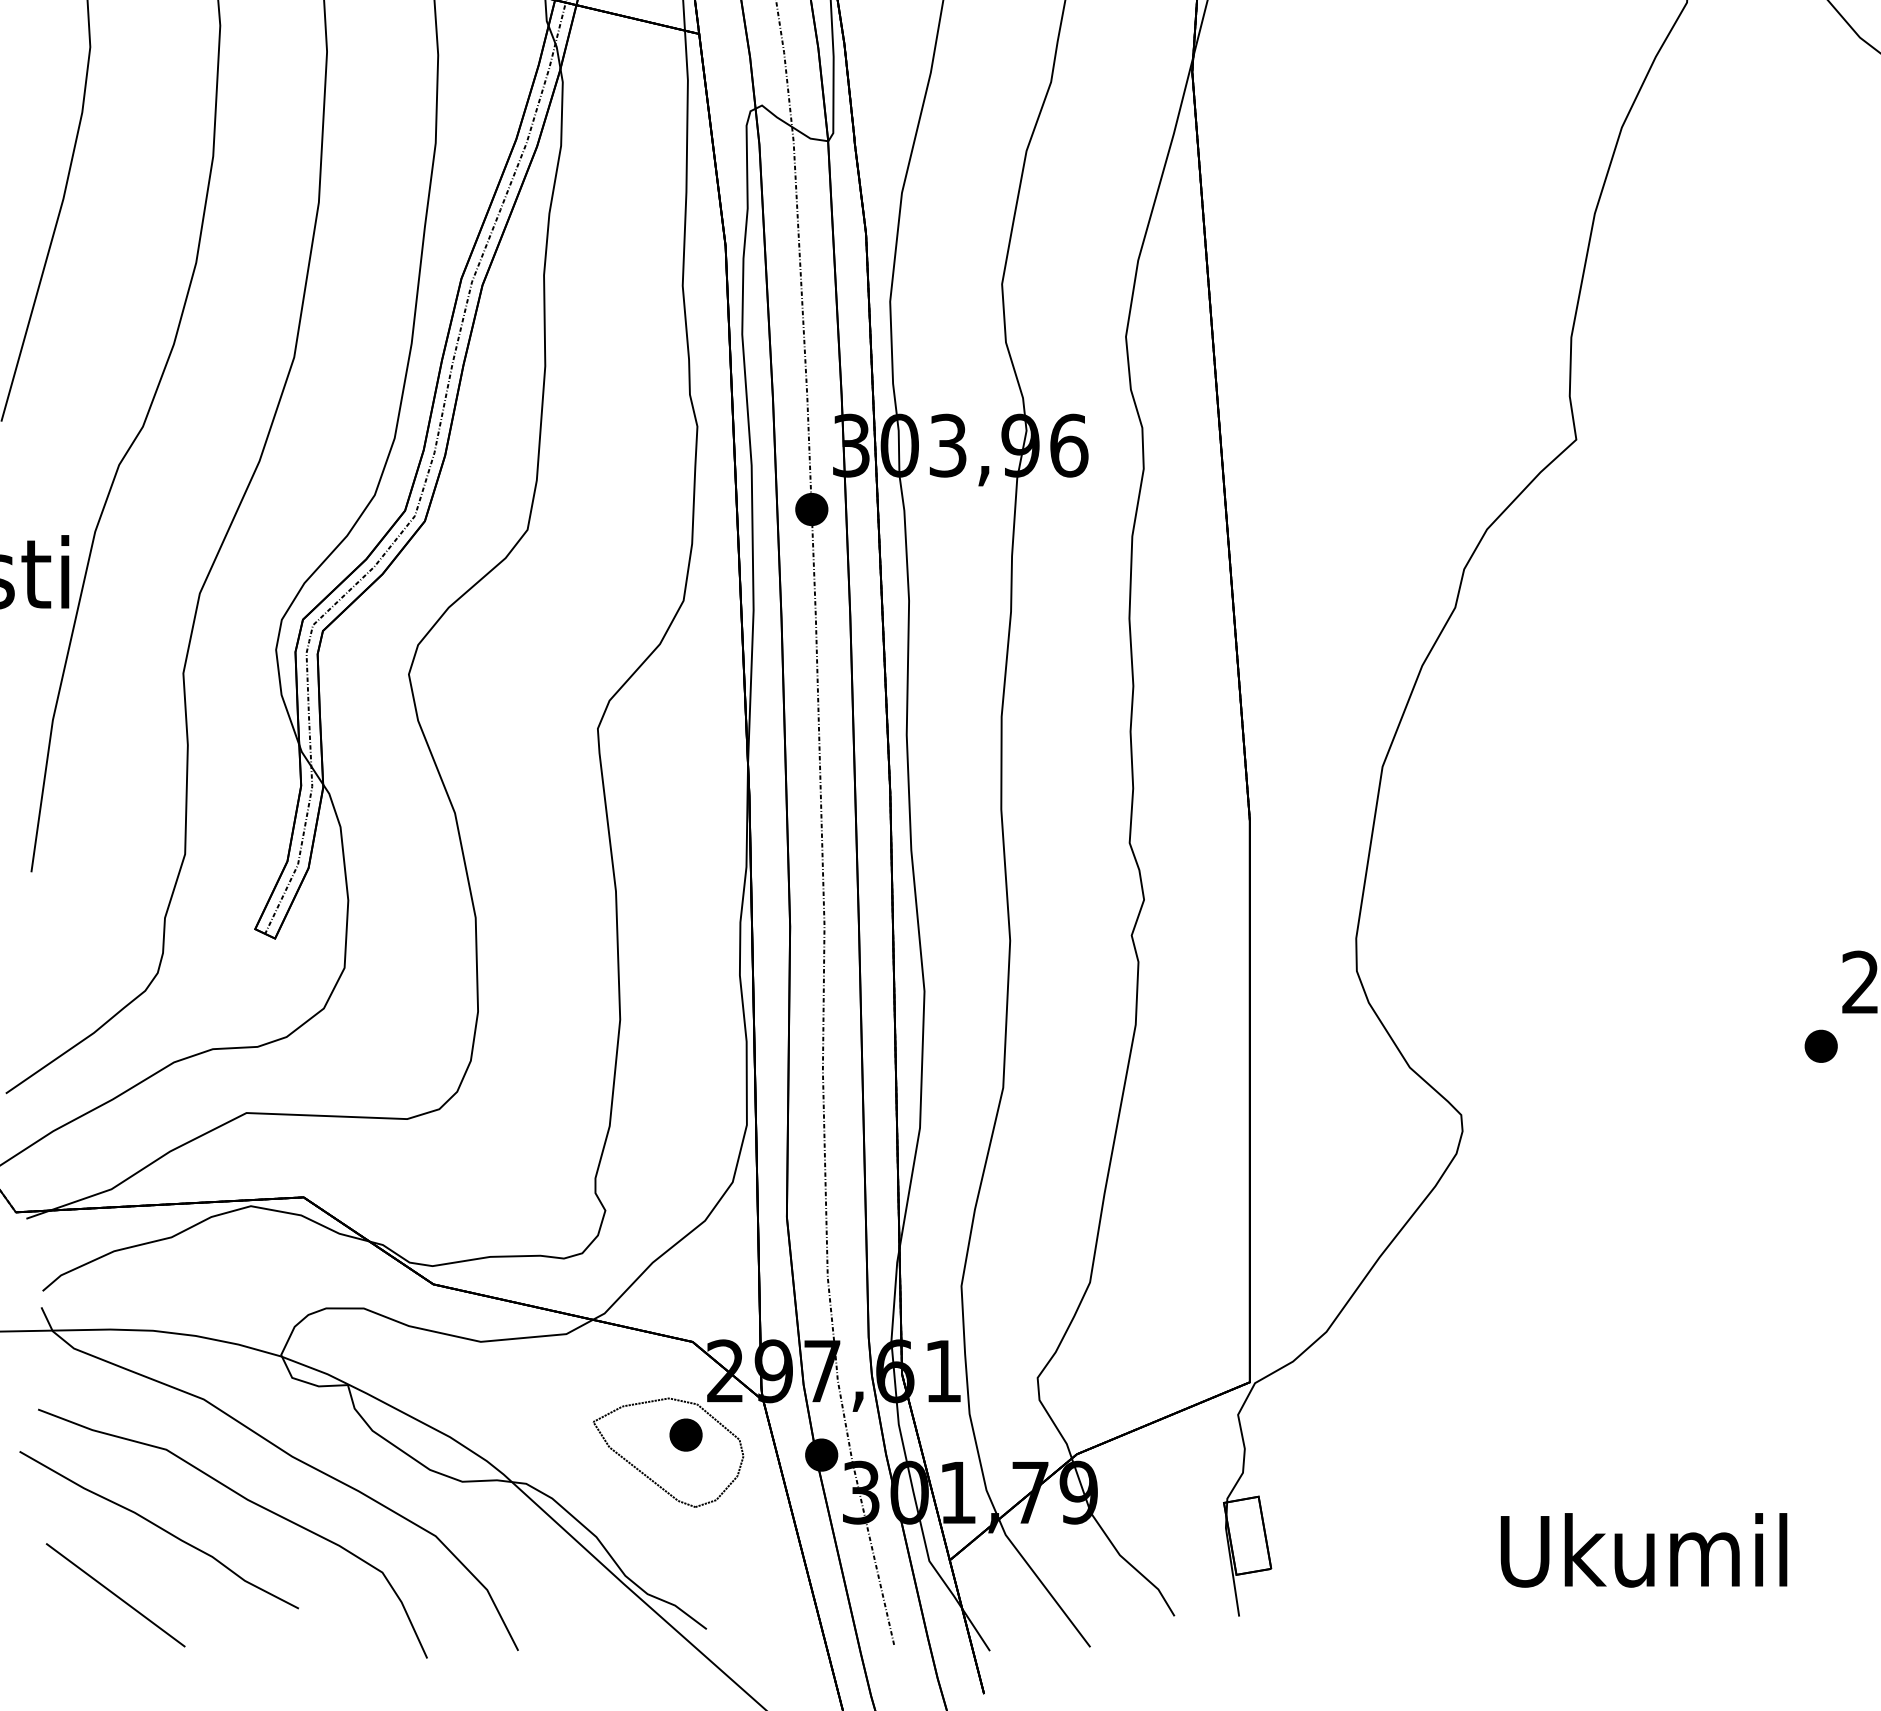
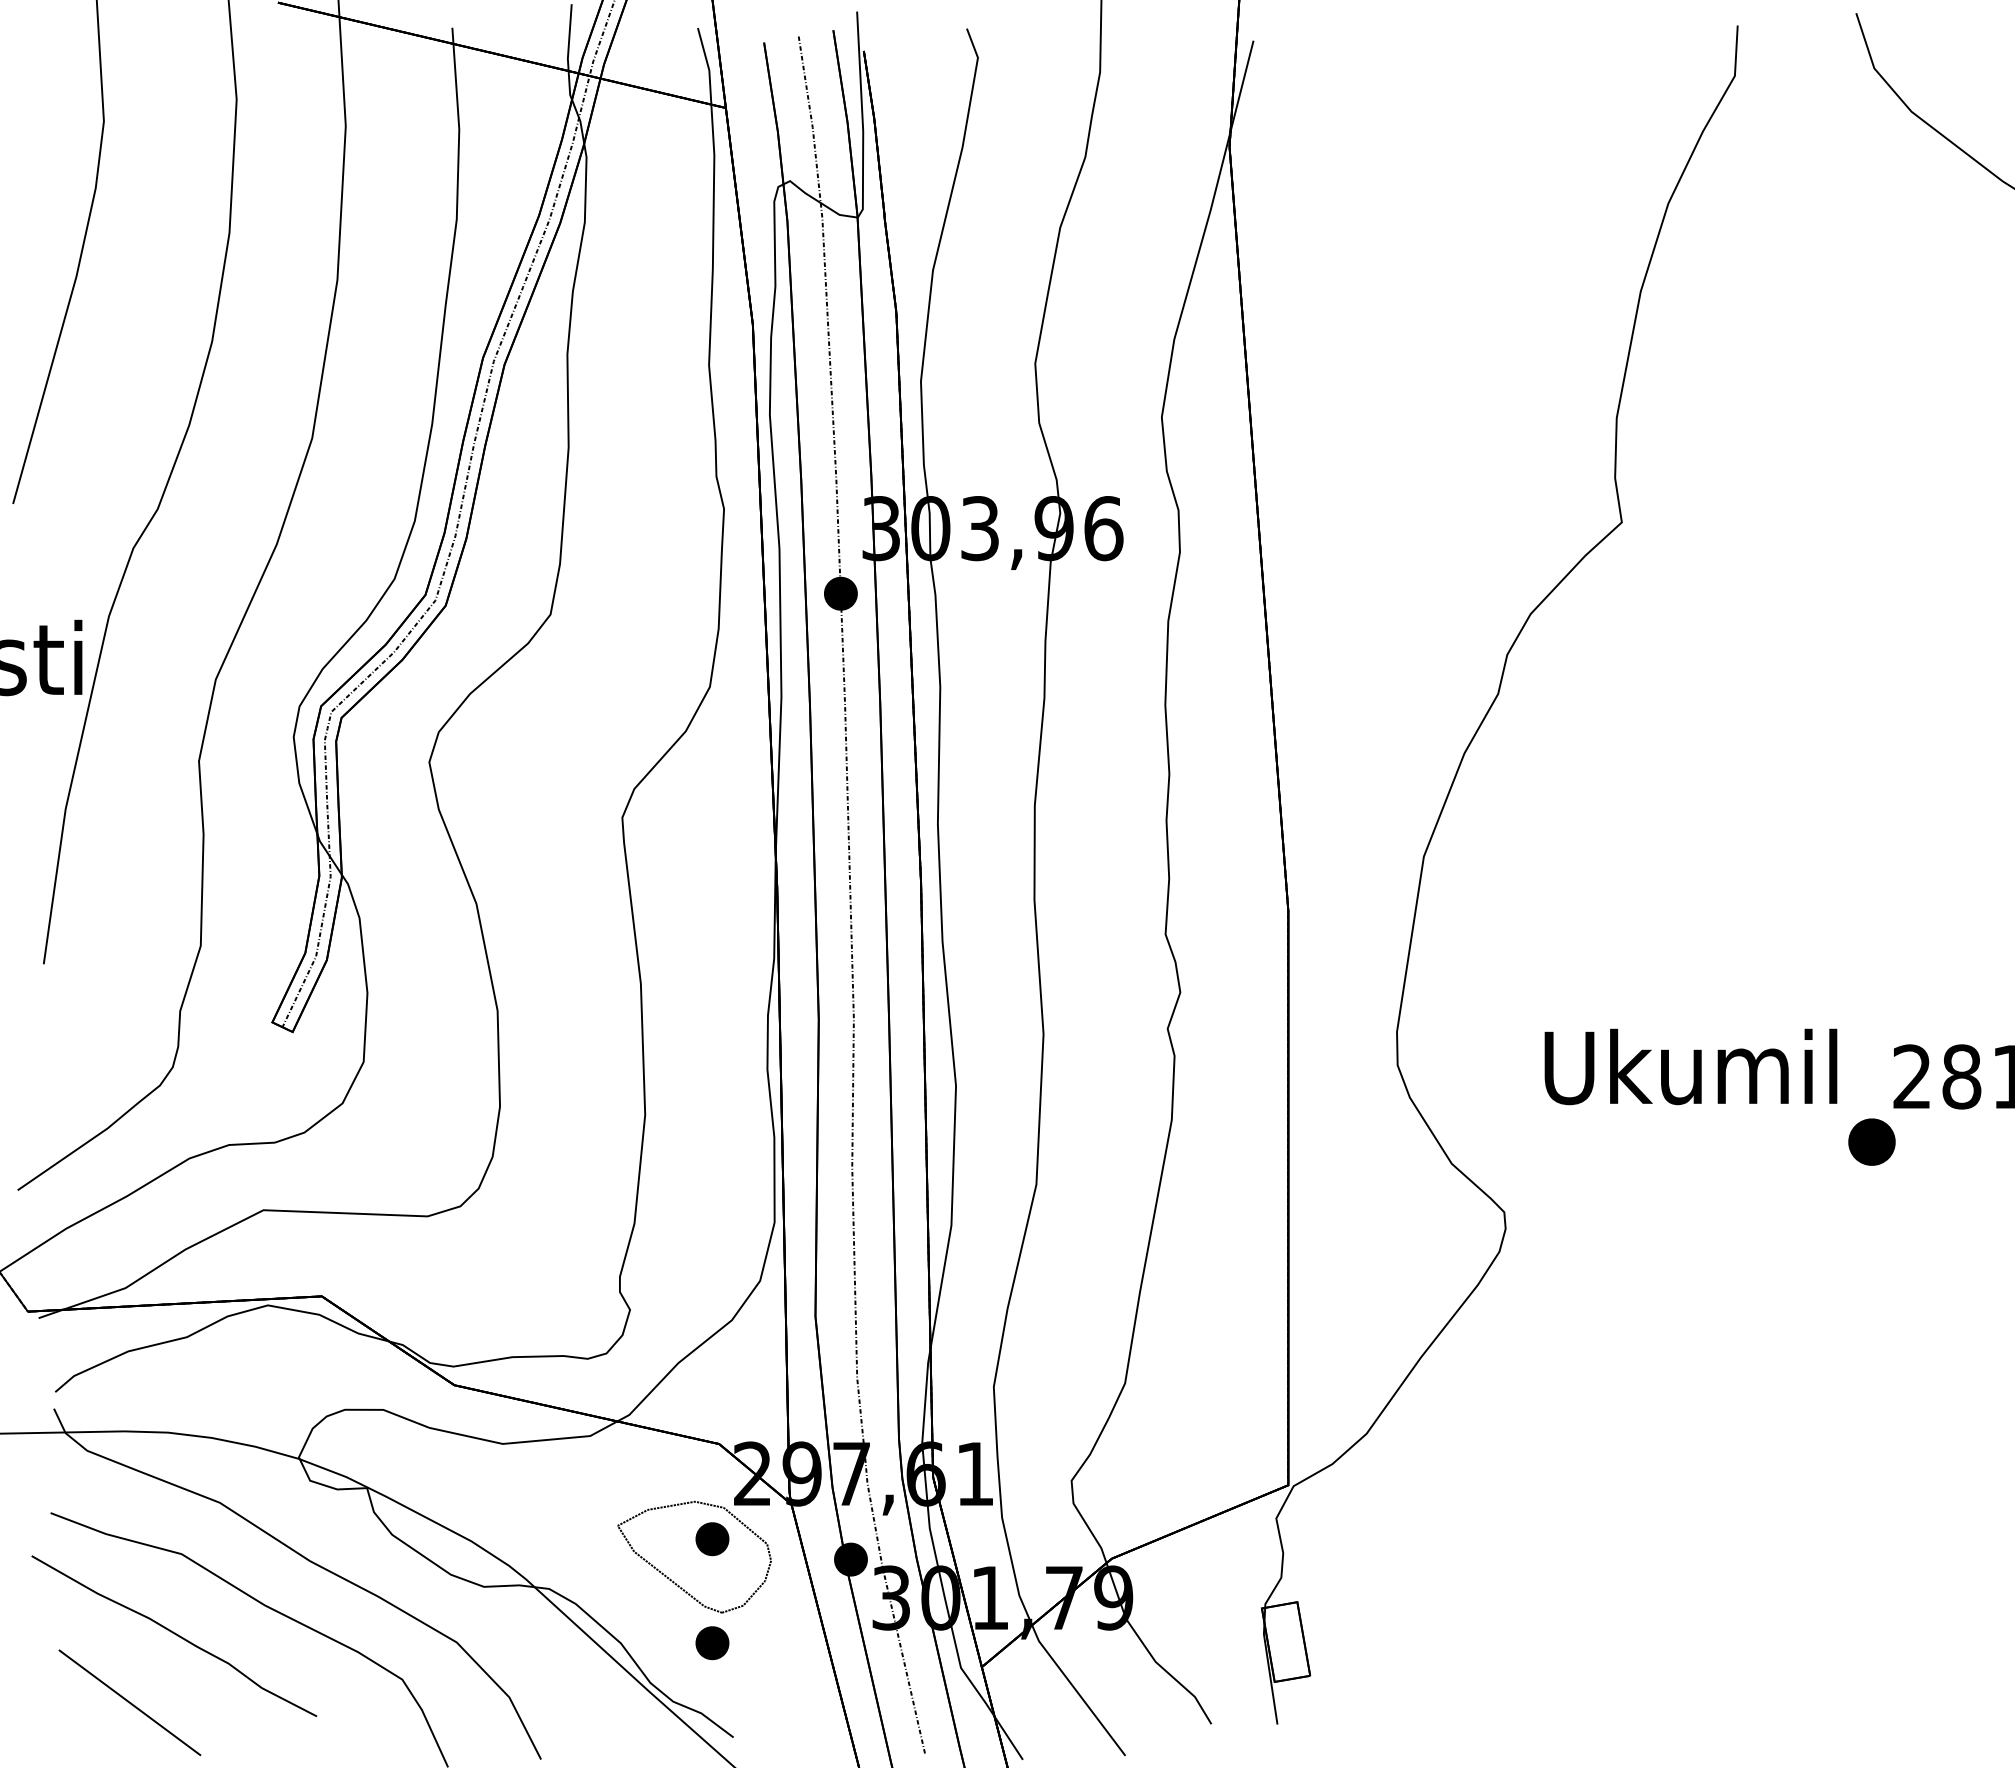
part: (1820, 1045) -> (1871, 1141), size x1.4
part: (686, 1537) -> (712, 1643), added
text: (1643, 1549) -> (1690, 1066), moved

